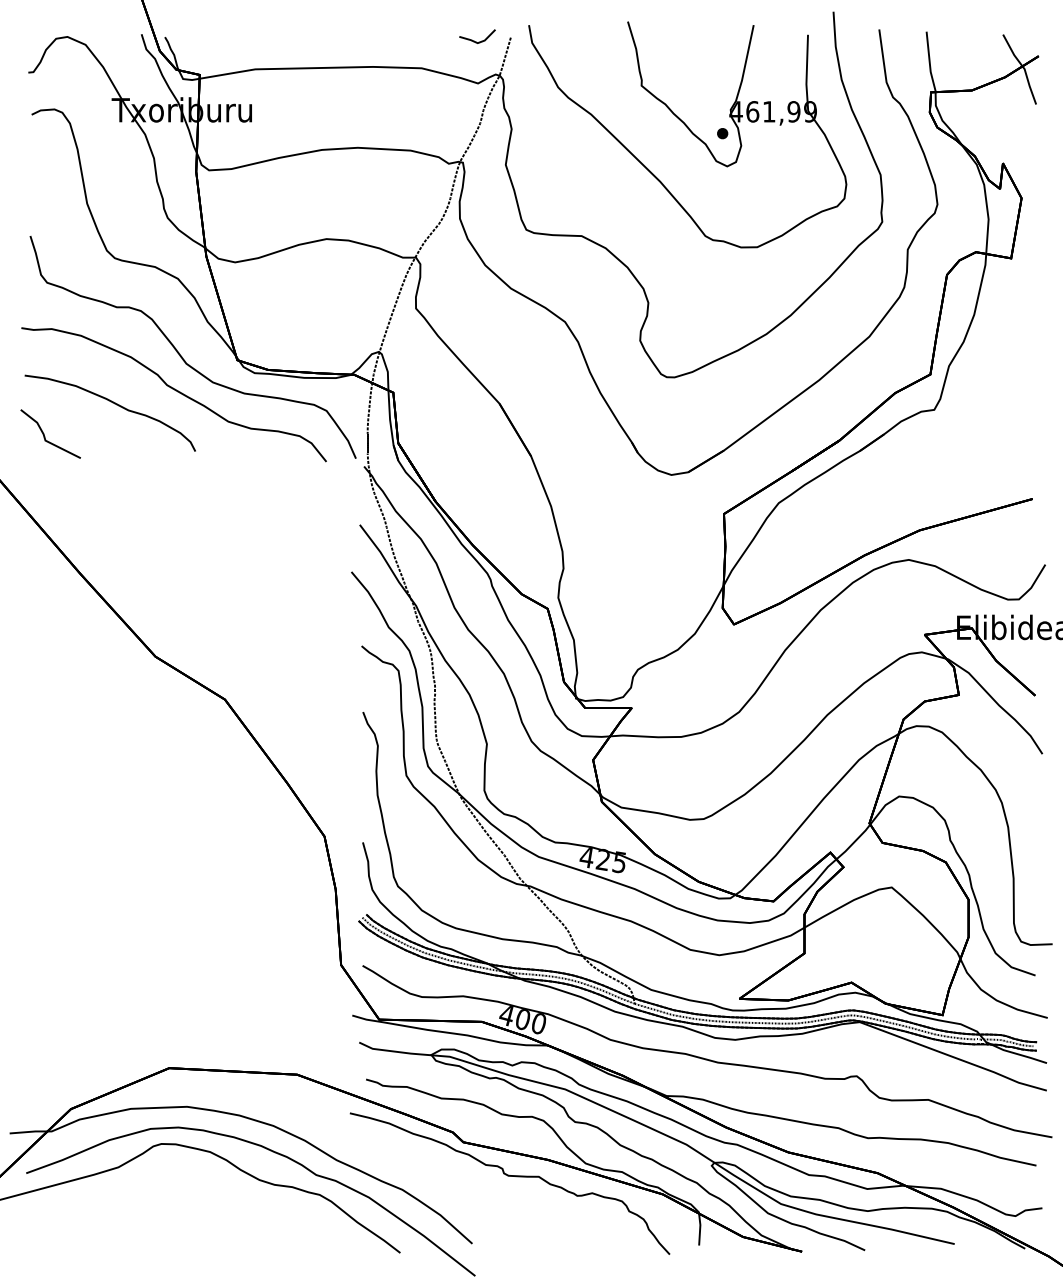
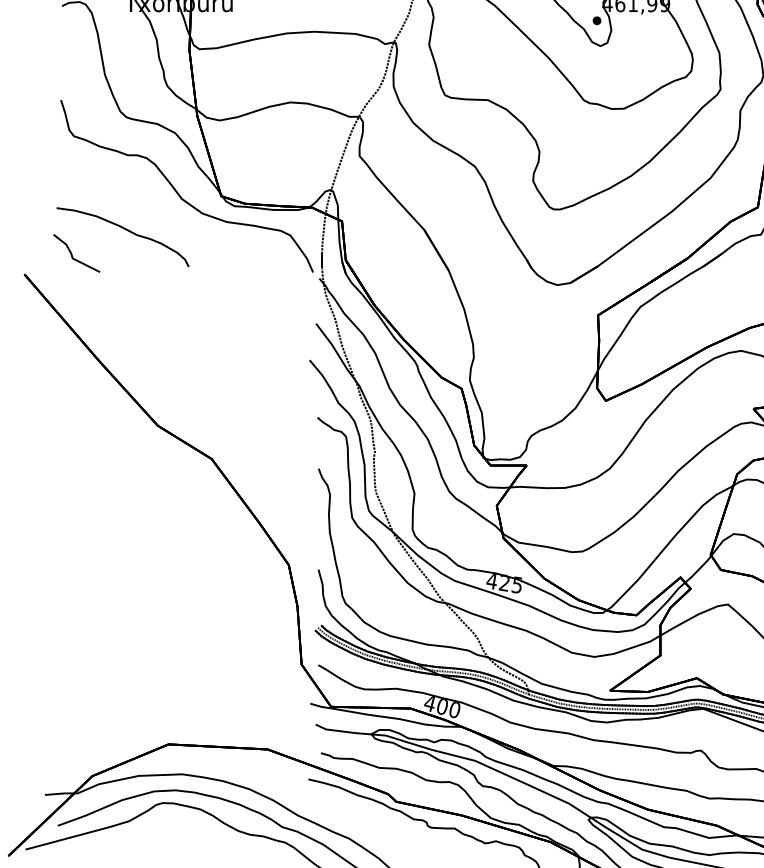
curve: (174, 390) -> (172, 219), removed

